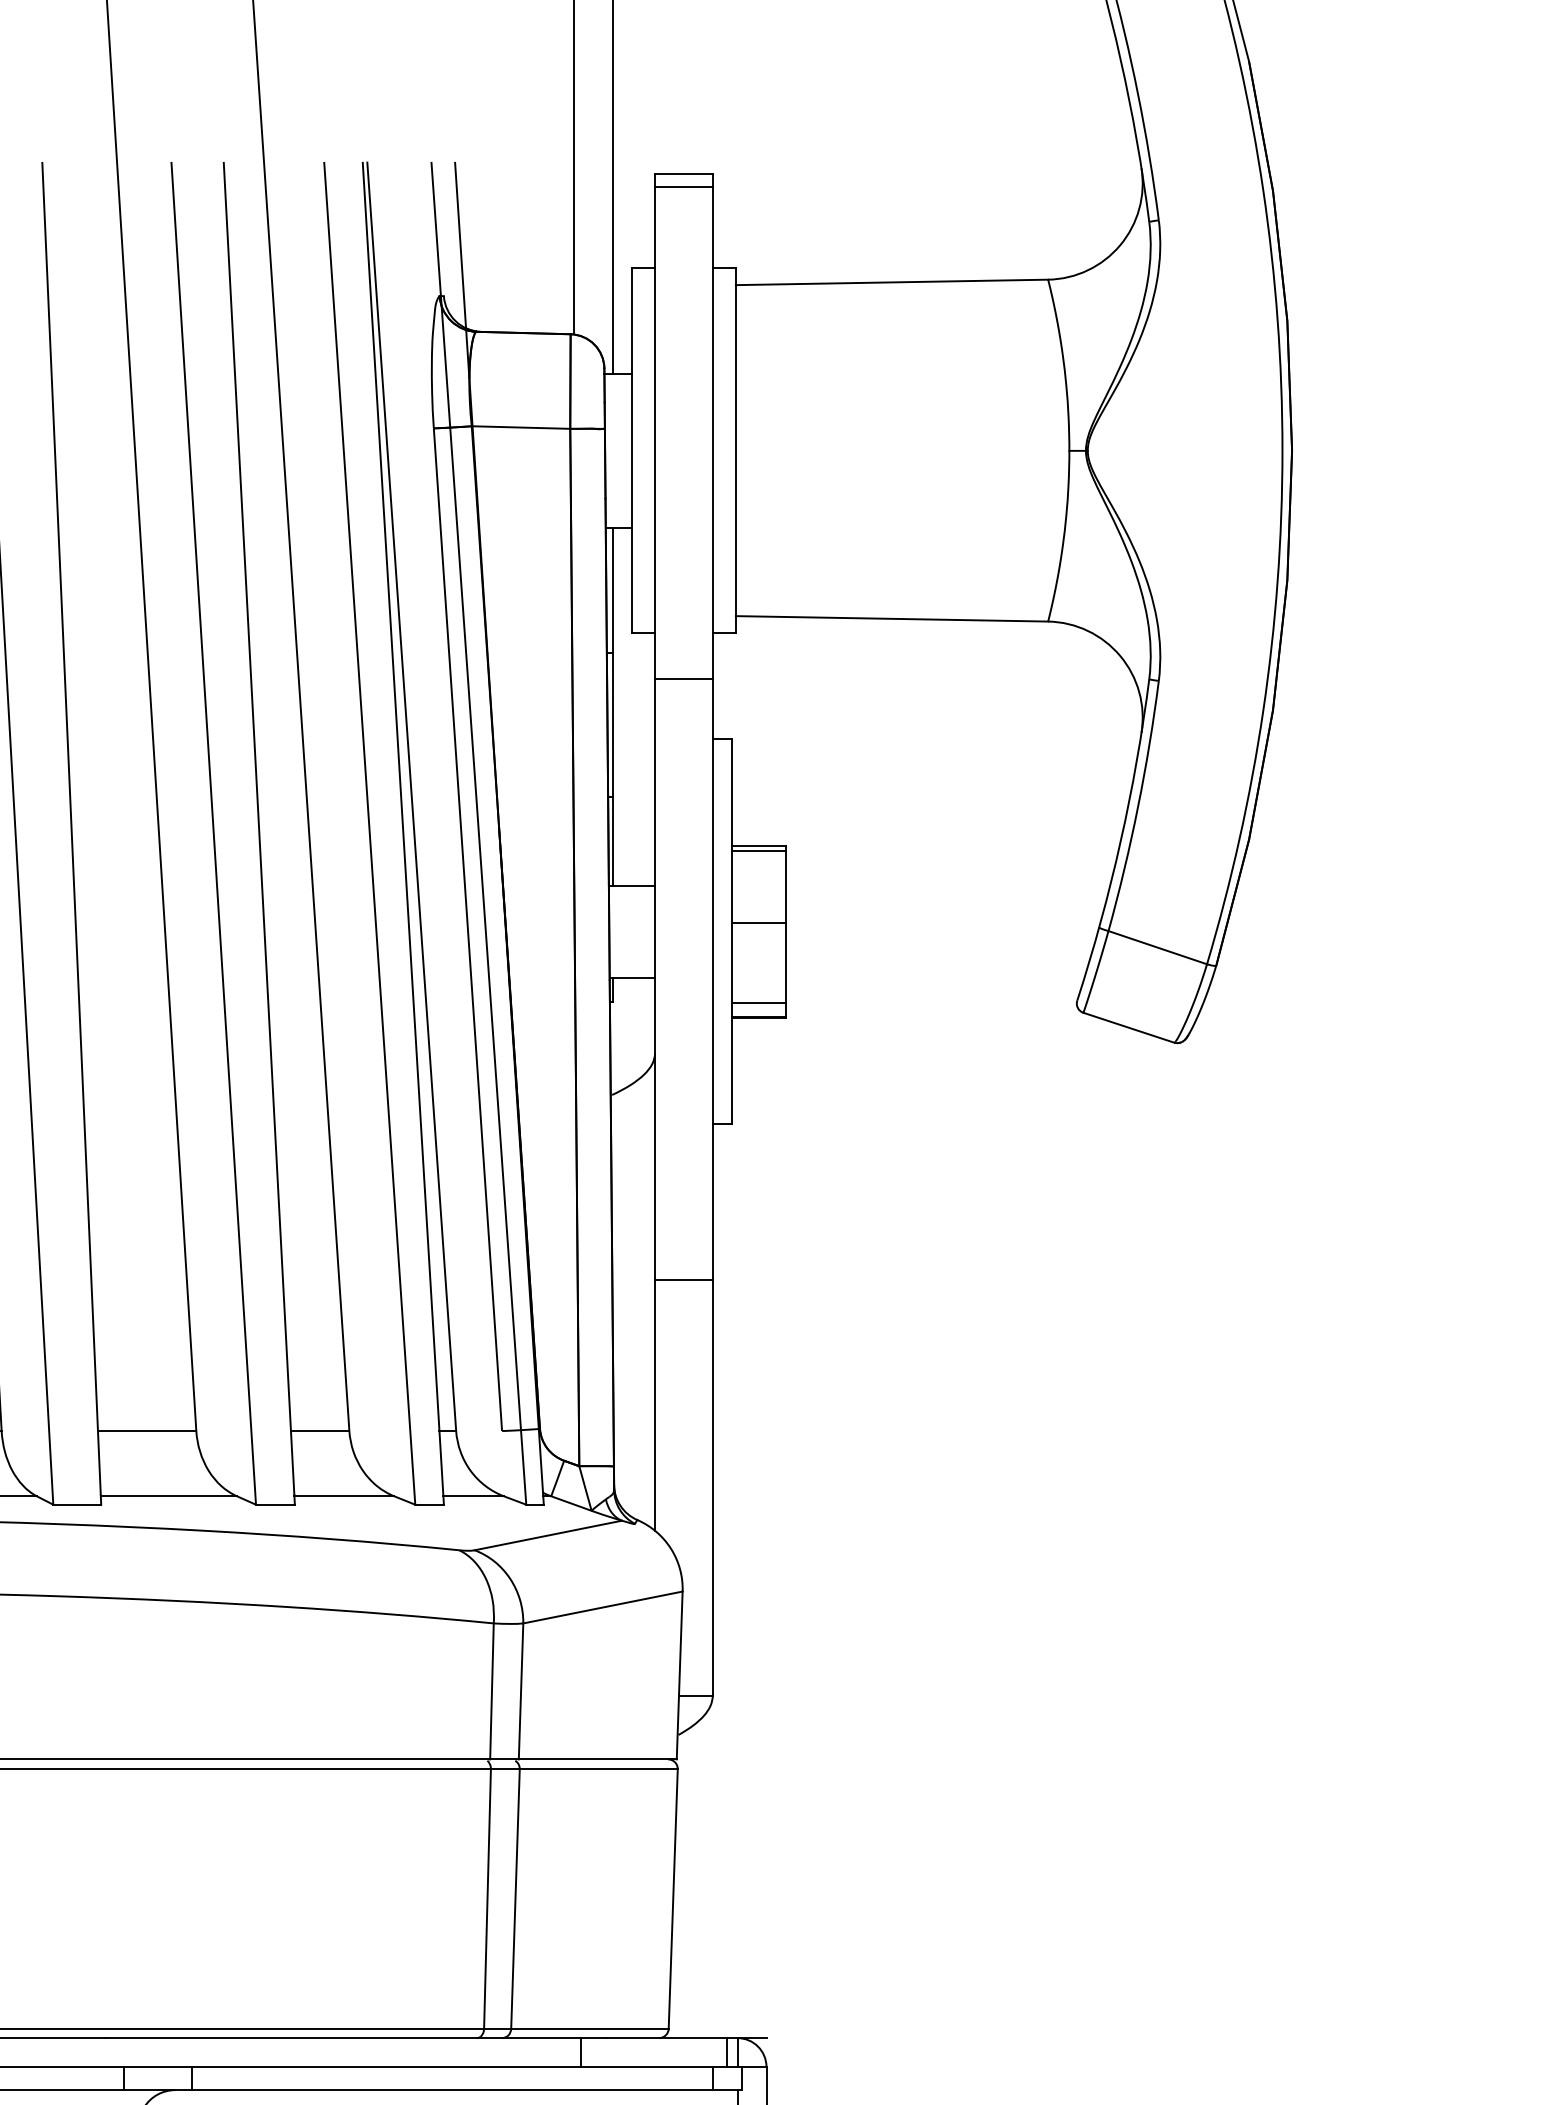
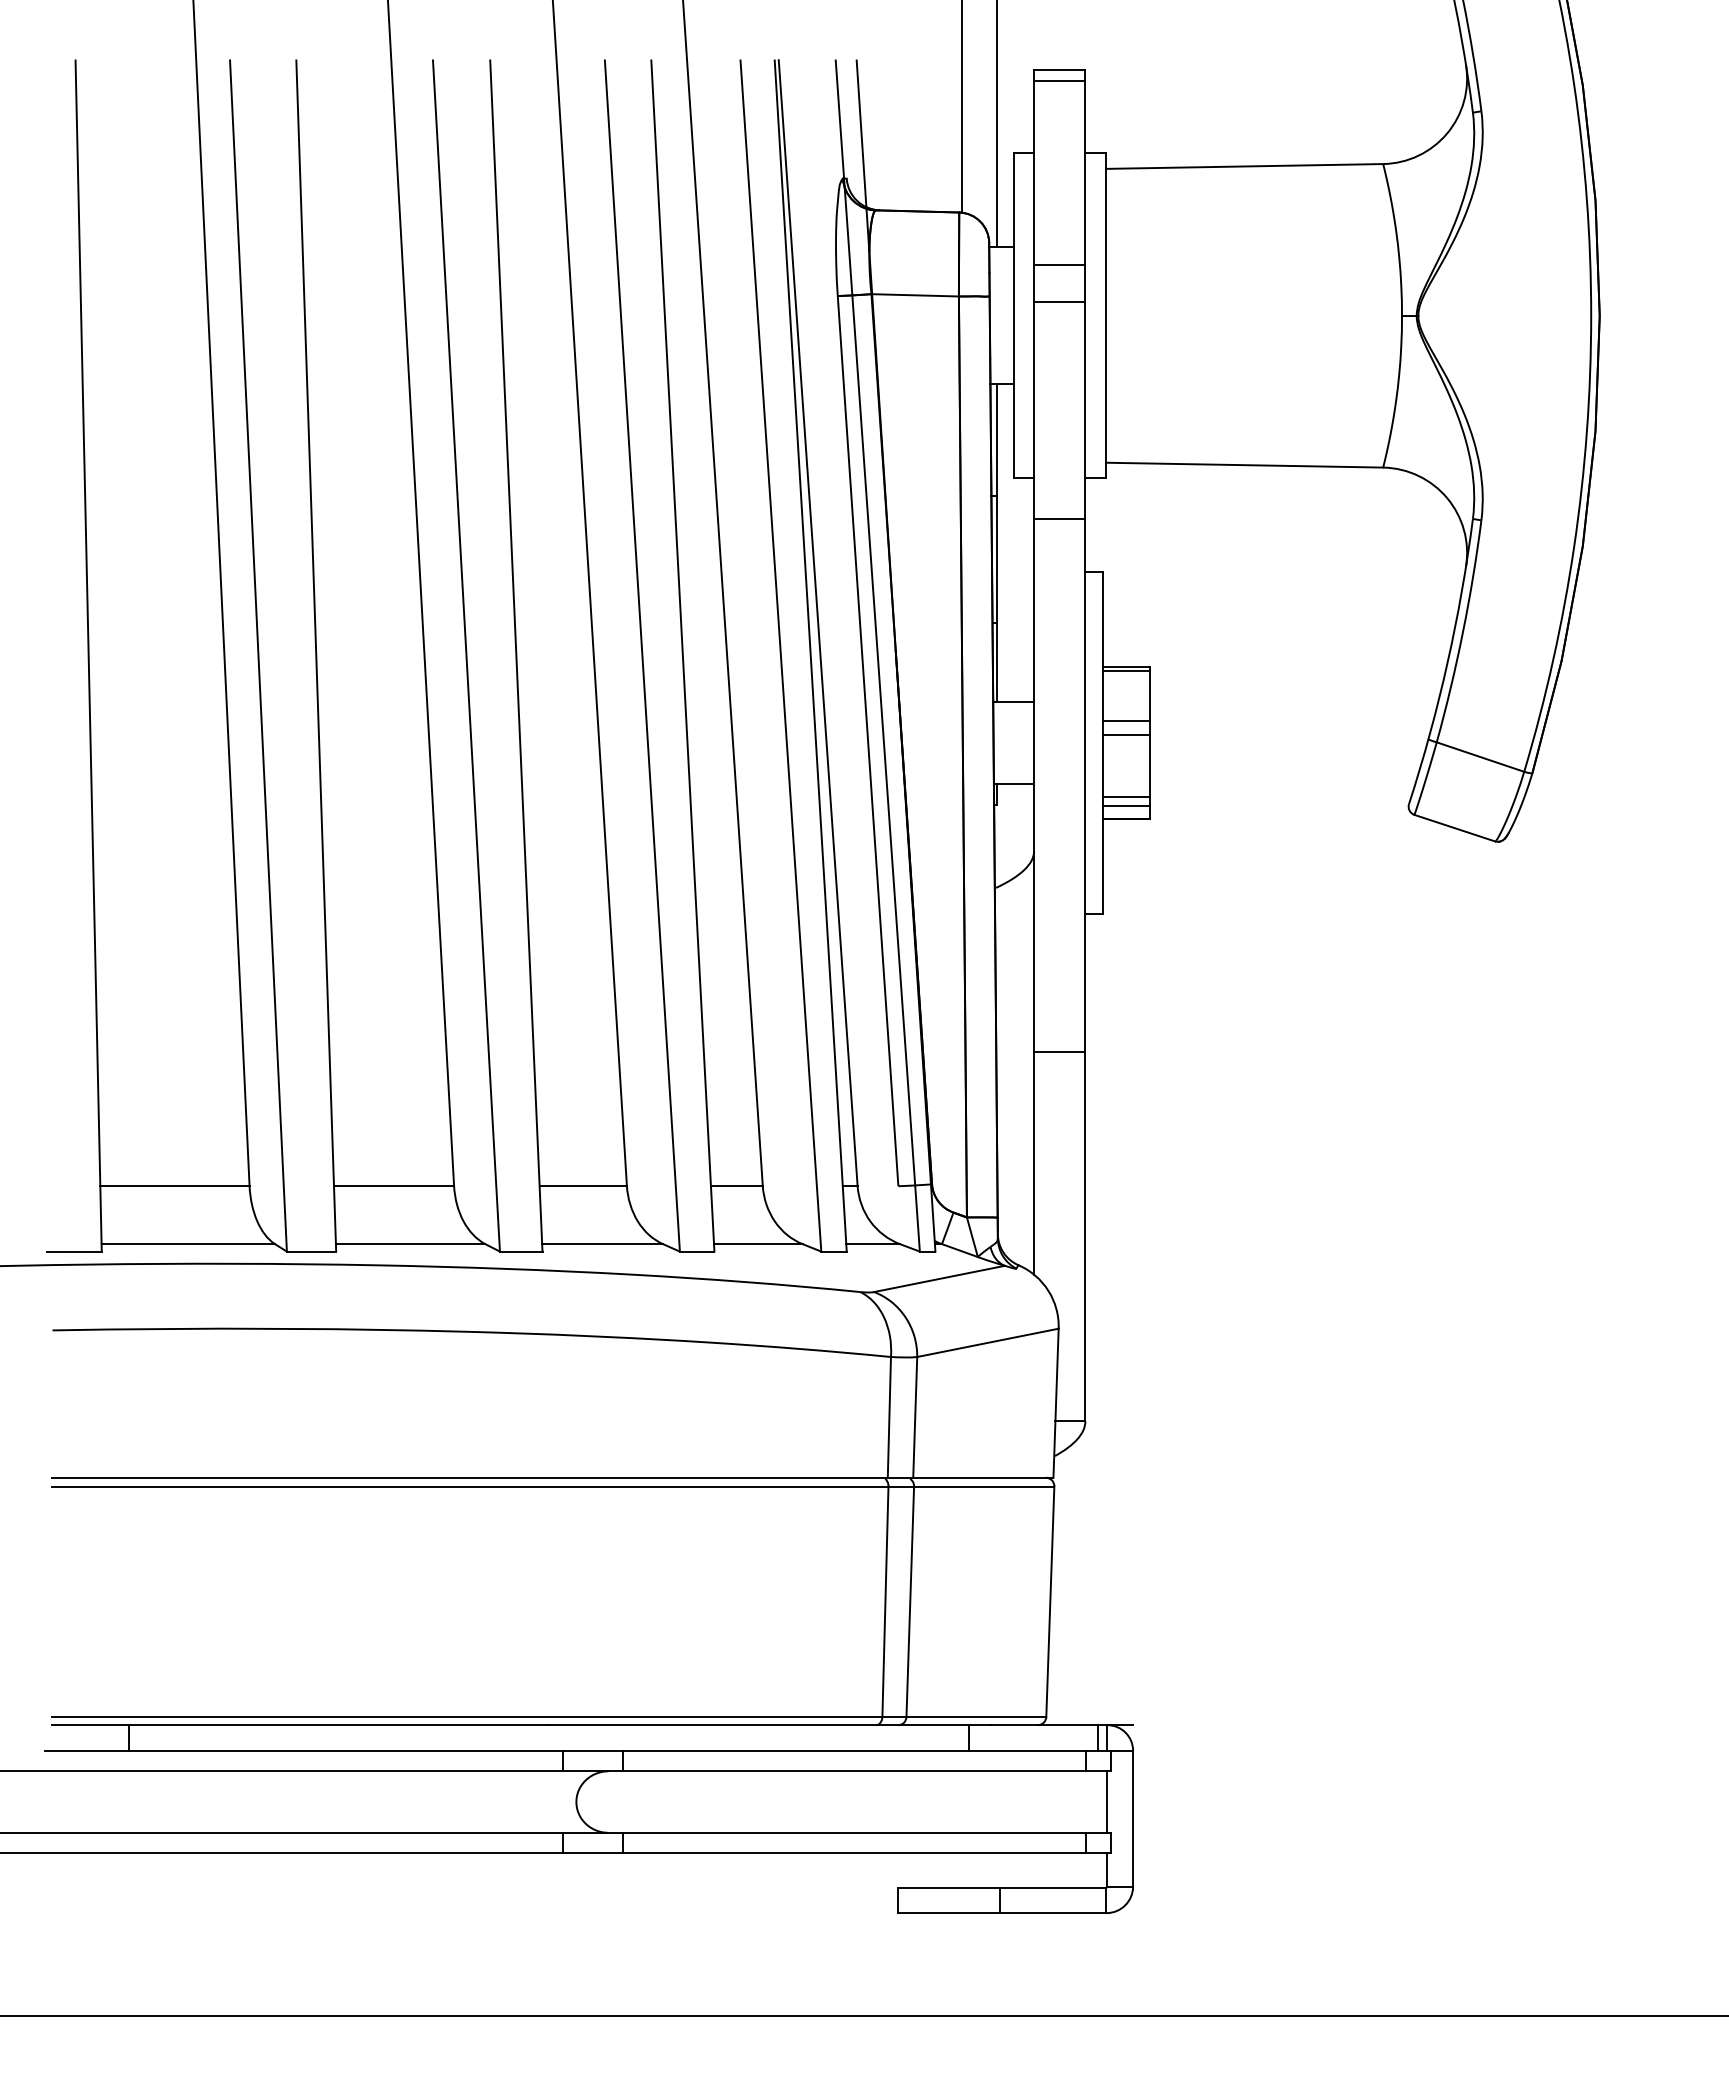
line: (683, 392) -> (1059, 264), added
line: (683, 434) -> (1059, 301), added
line: (759, 907) -> (1126, 721), added
line: (759, 993) -> (1126, 797), added

